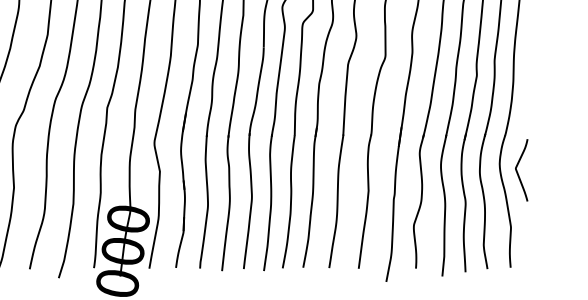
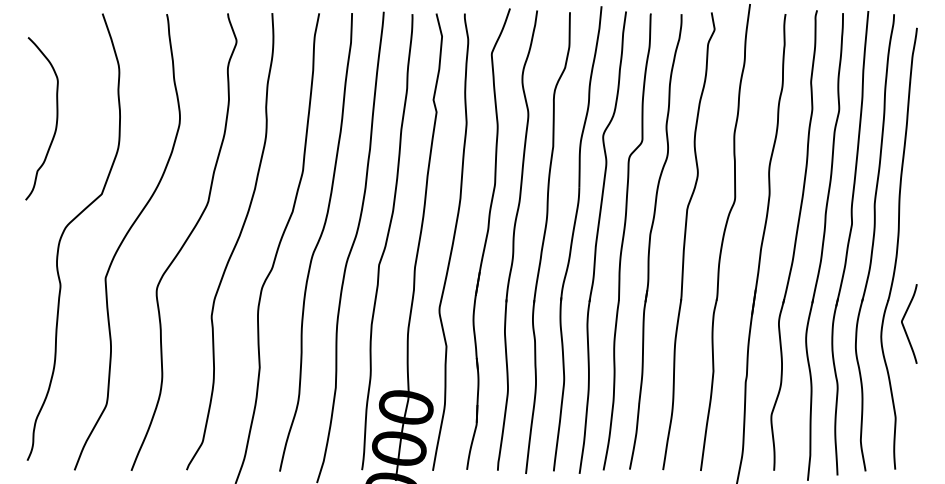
curve: (517, 171) -> (904, 325), moved

